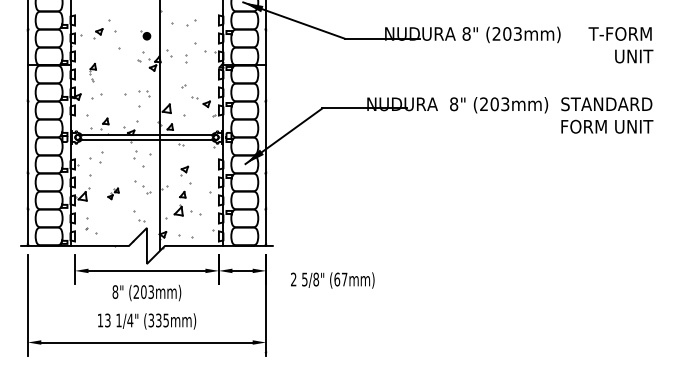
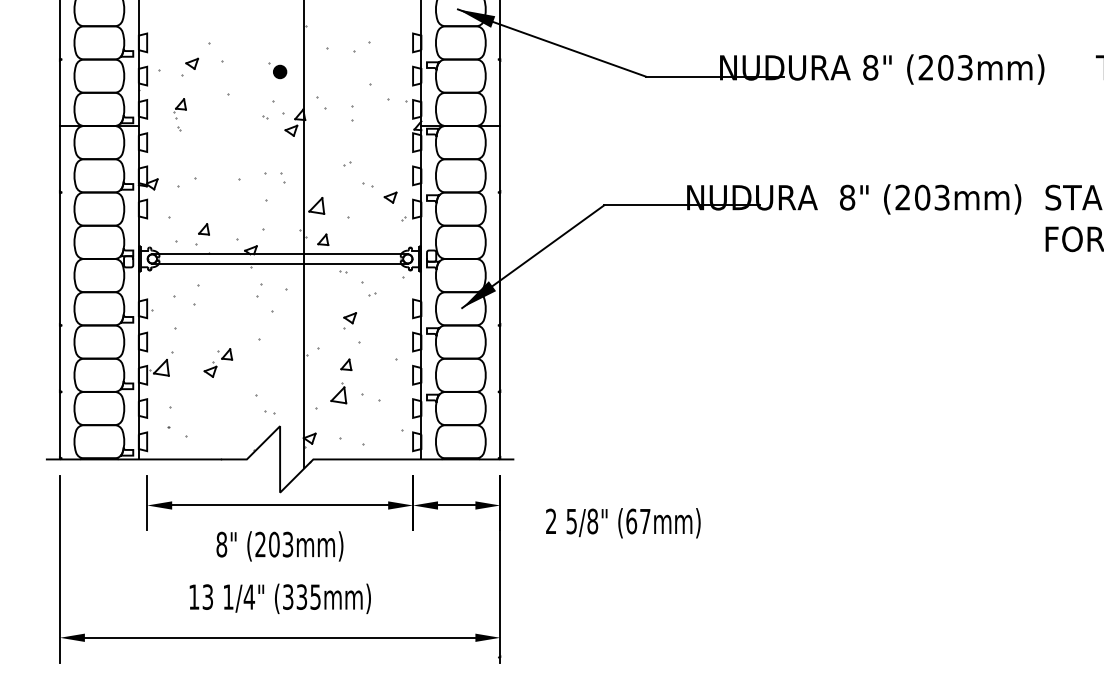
part: (92, 72) -> (179, 114), moved
part: (146, 189) -> (367, 288), moved
part: (113, 193) -> (218, 362), size x1.43

